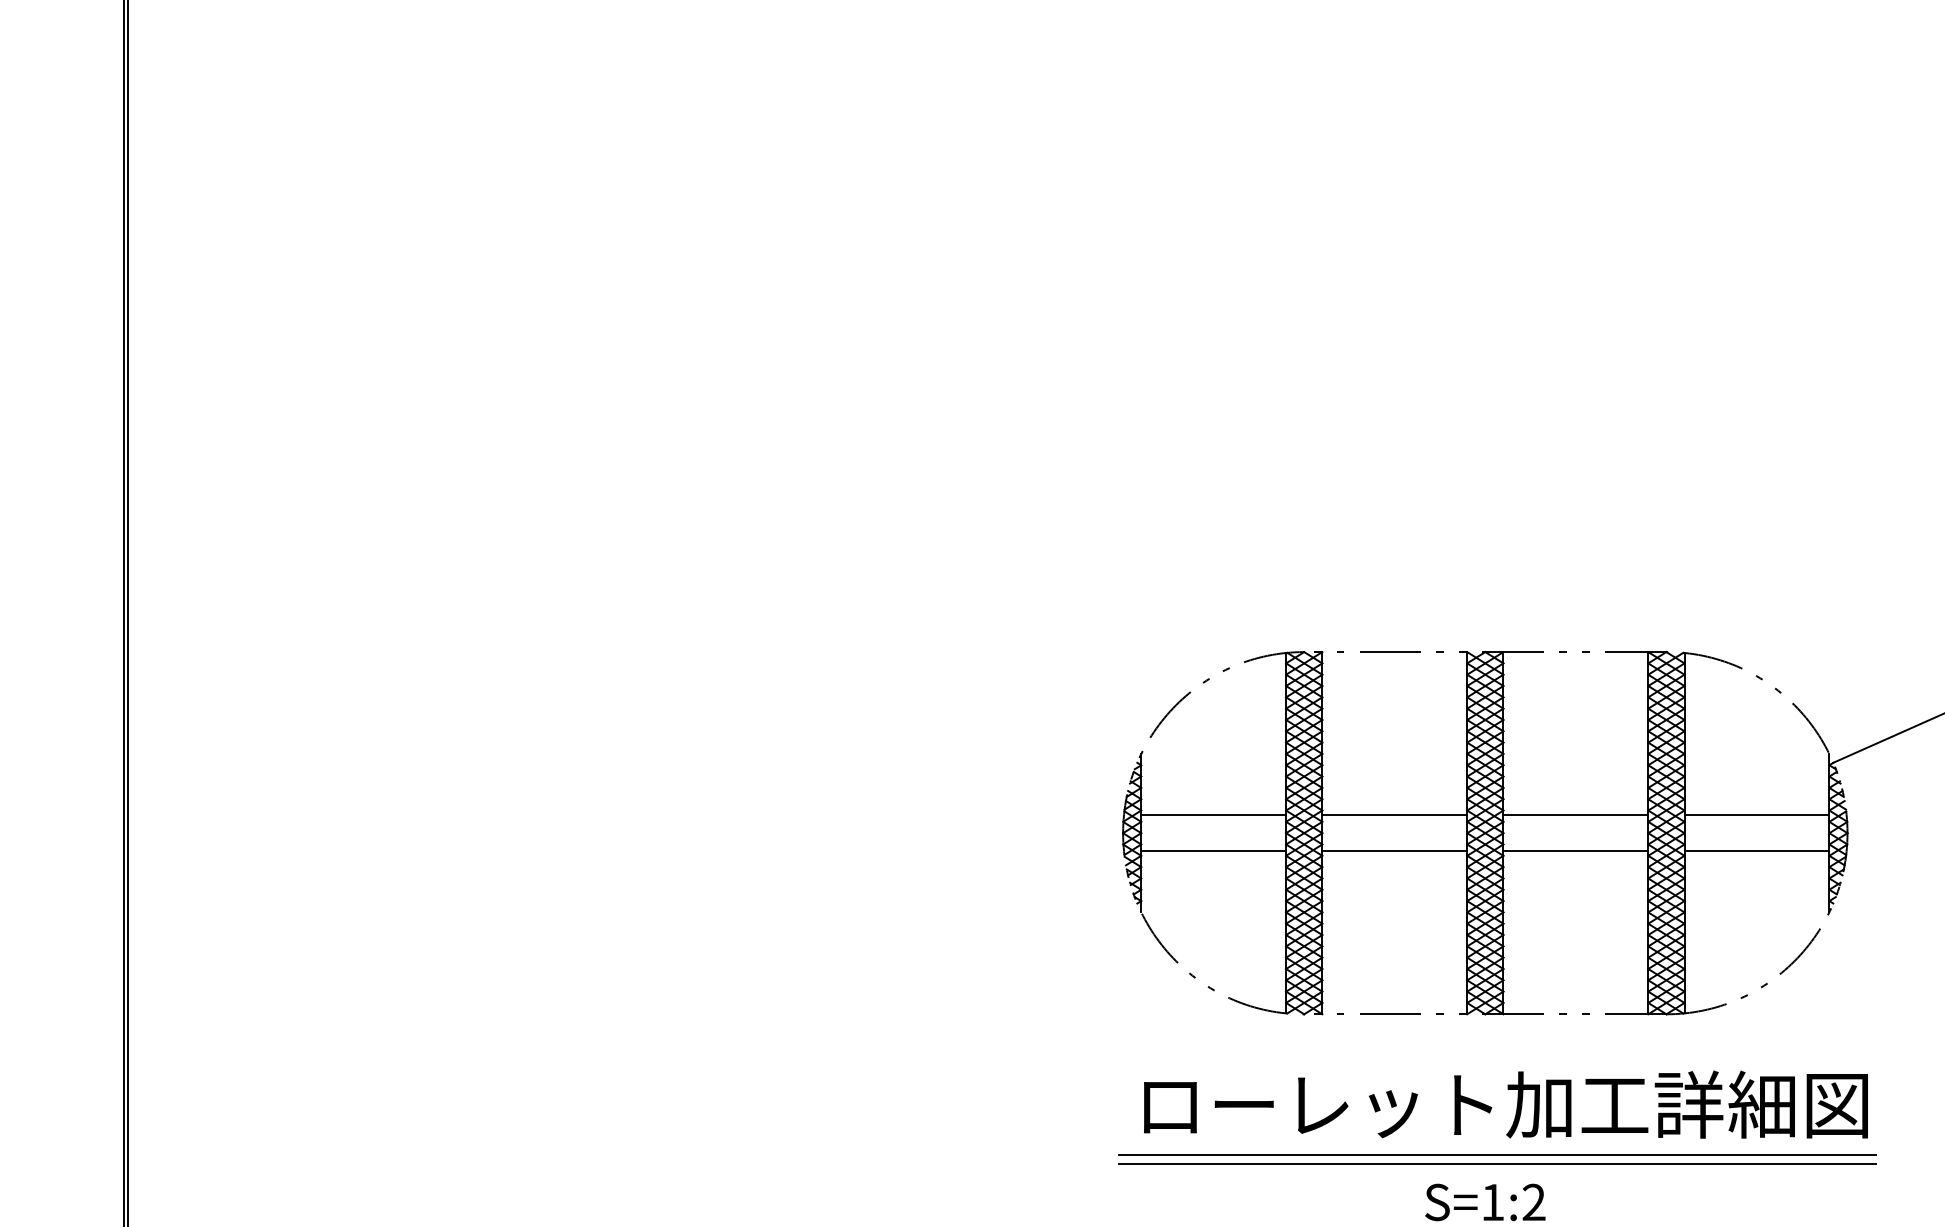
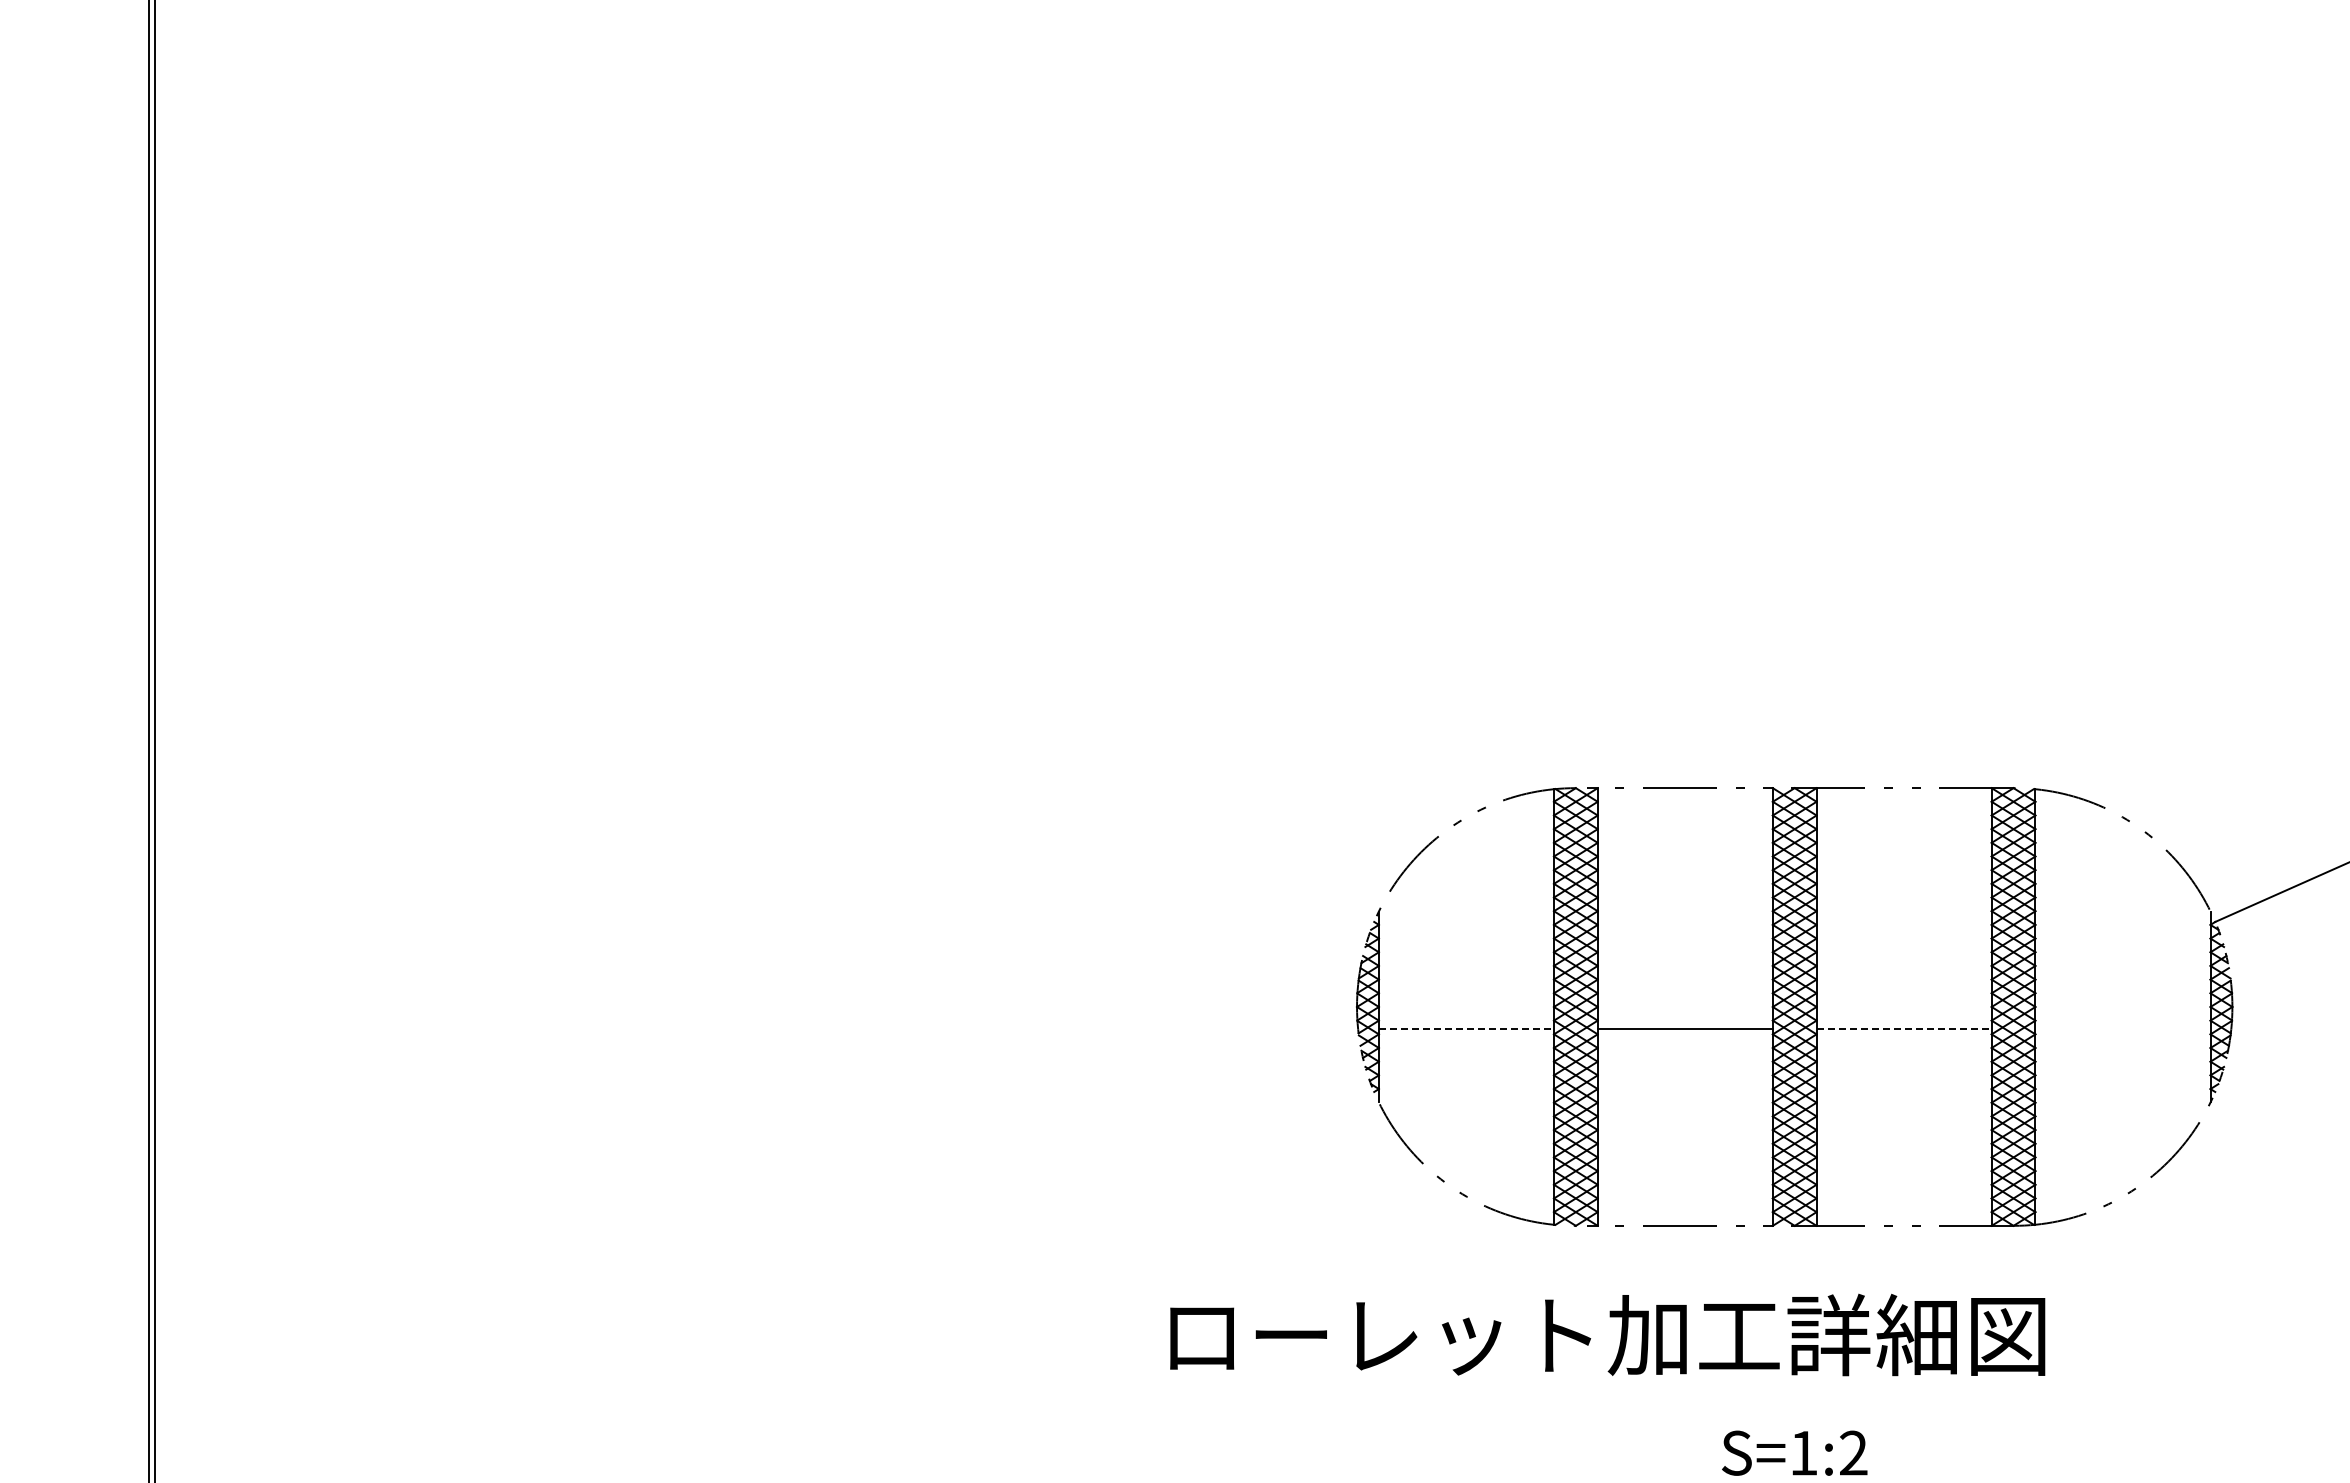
line: (1212, 815) -> (1465, 985), removed
line: (1394, 815) -> (1684, 985), removed
line: (1575, 815) -> (1903, 985), removed
line: (1756, 815) -> (2122, 985), removed
line: (1213, 850) -> (1466, 1028), solid -> dashed
line: (1576, 850) -> (1904, 1028), solid -> dashed
line: (1756, 850) -> (2122, 1028), removed
text: (1505, 1104) -> (1607, 1334), moved
line: (1497, 1154) -> (1809, 1395), removed
line: (1497, 1164) -> (1809, 1407), removed

